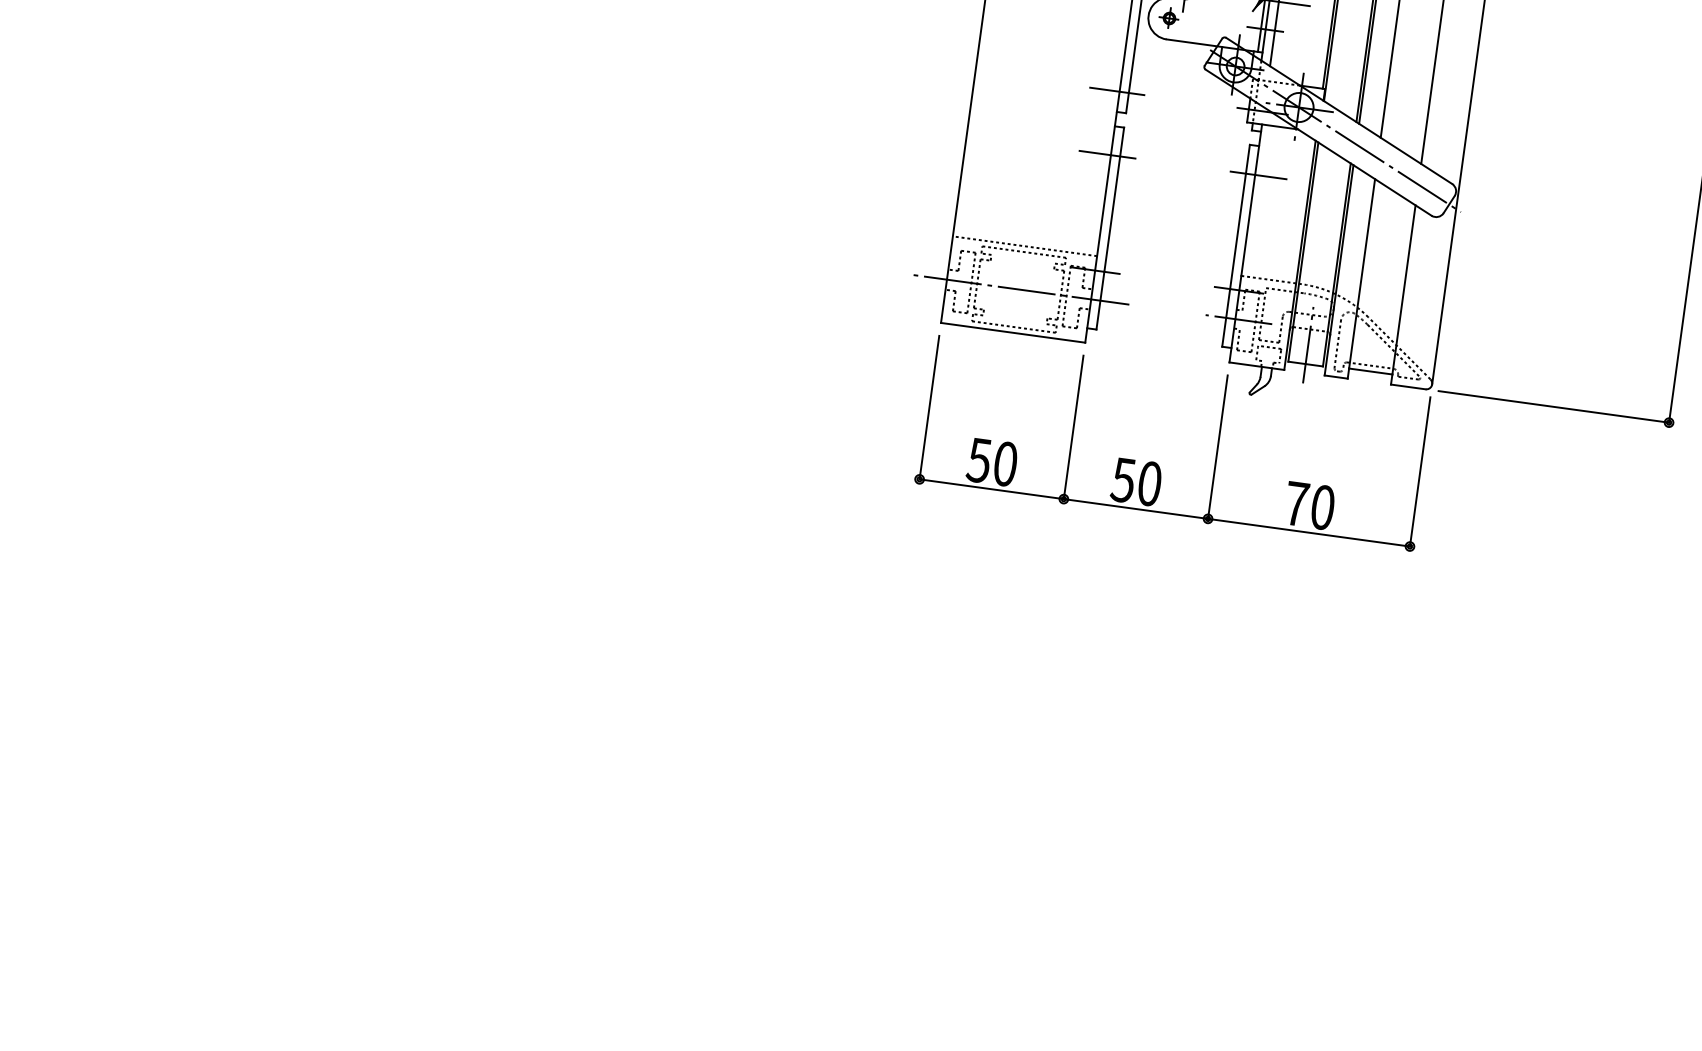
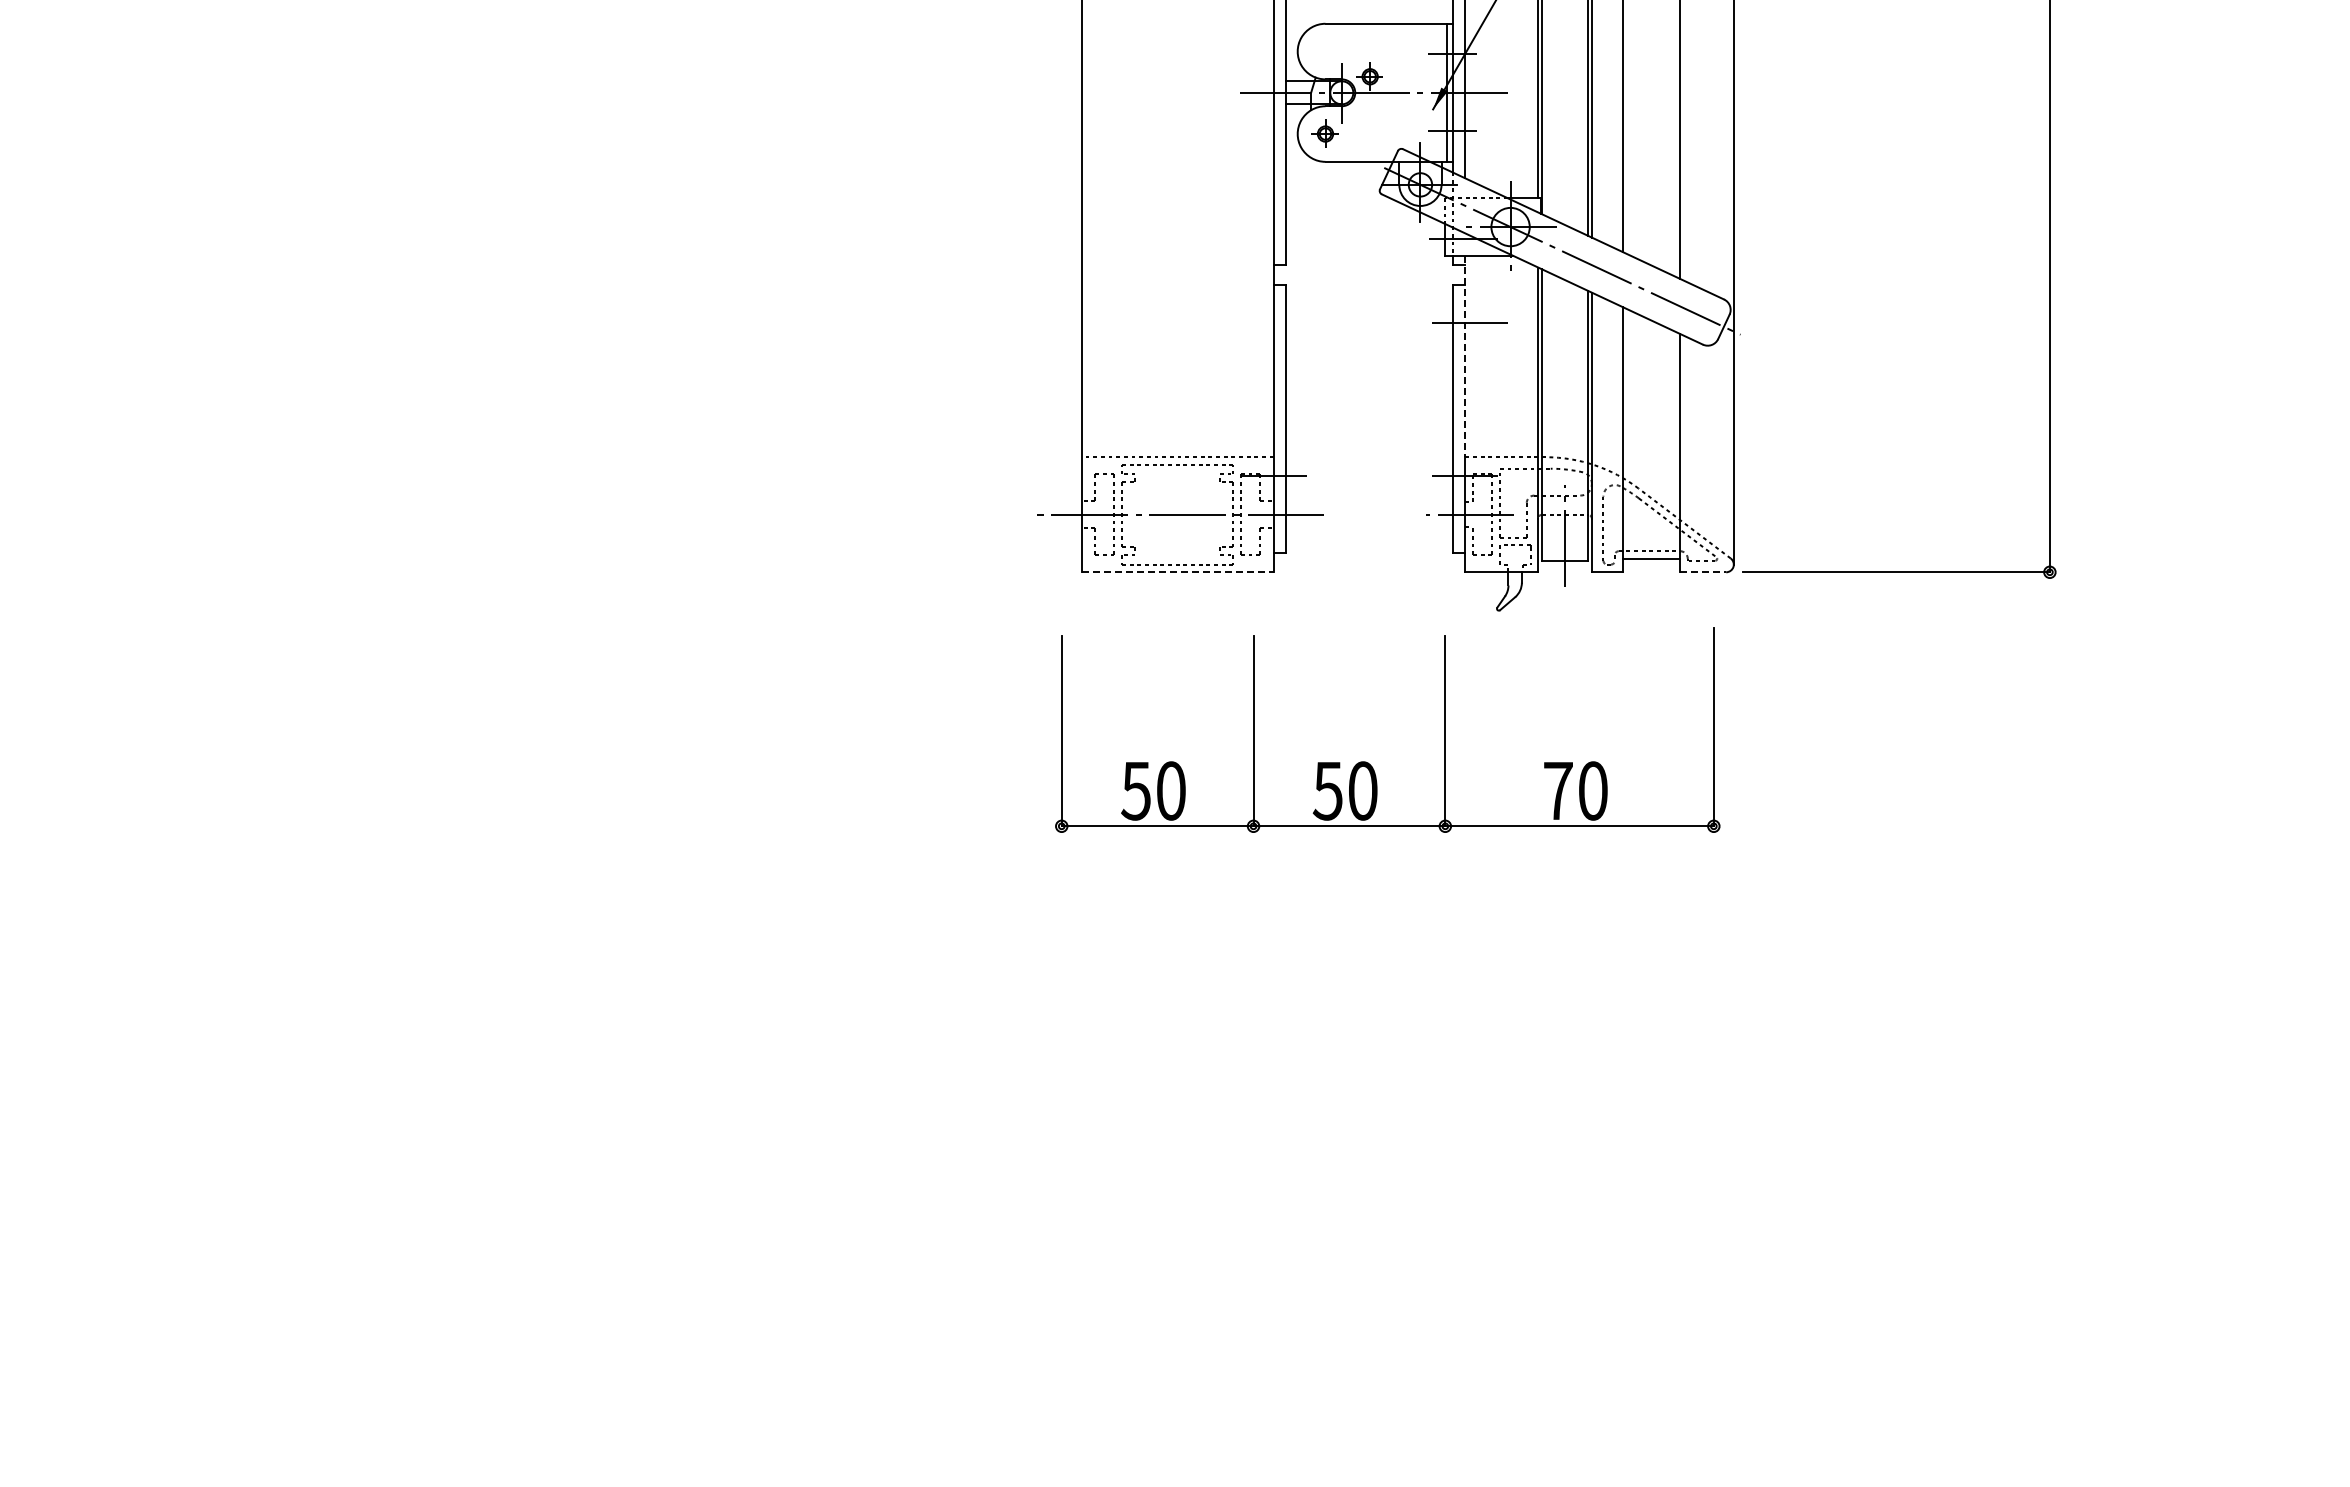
line: (1117, 91) -> (1270, 238), removed
line: (1105, 154) -> (1266, 322), removed
line: (1251, 200) -> (1465, 356), solid -> dashed
line: (1013, 332) -> (1177, 572), solid -> dashed
line: (1408, 387) -> (1703, 572), solid -> dashed
part: (1156, 462) -> (1368, 762), moved

